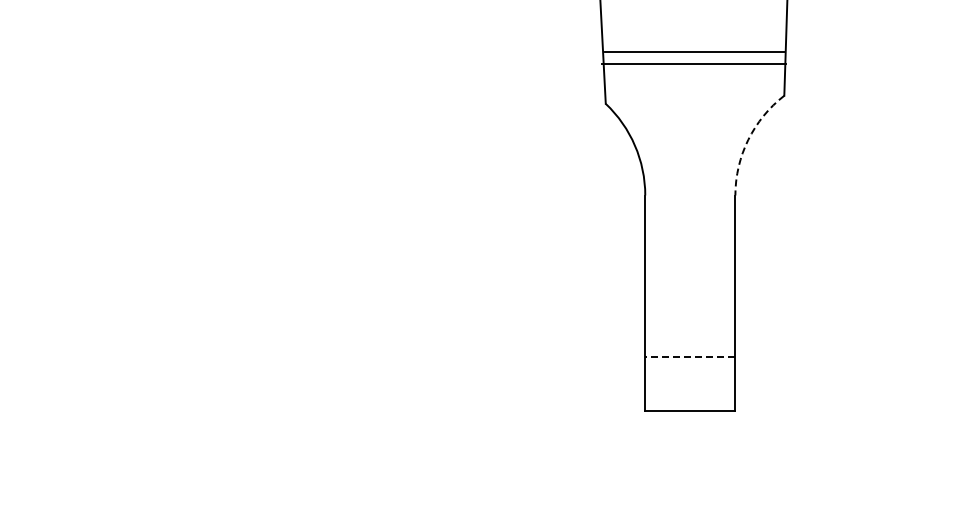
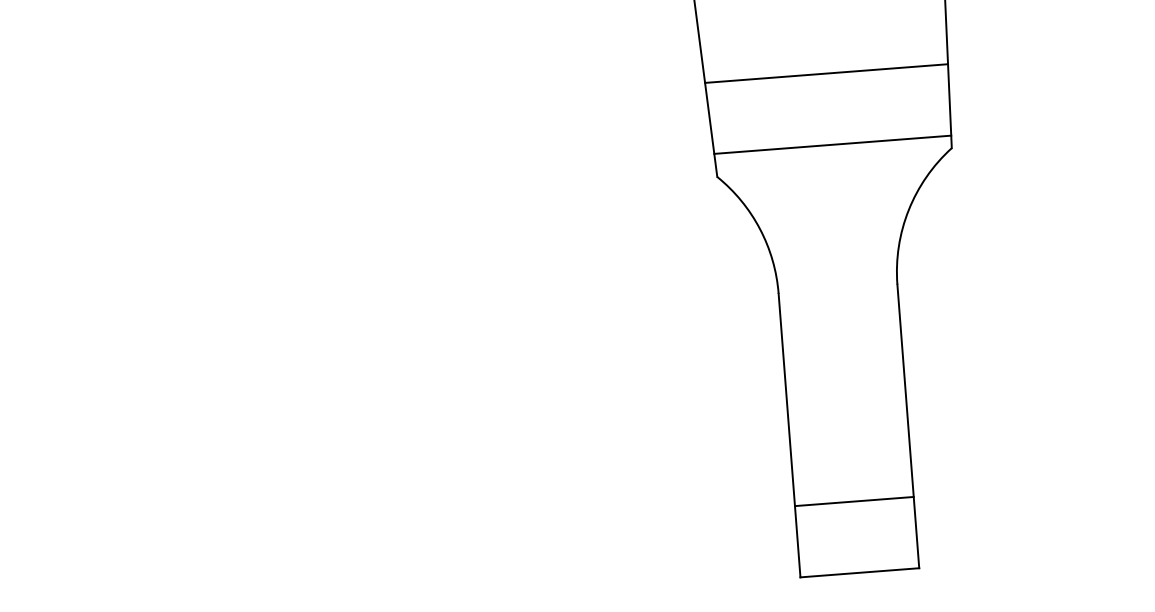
line: (694, 52) -> (832, 145), moved
line: (694, 64) -> (826, 73), moved
arc: (748, 139) -> (909, 209), dashed -> solid
line: (689, 356) -> (853, 501), dashed -> solid

